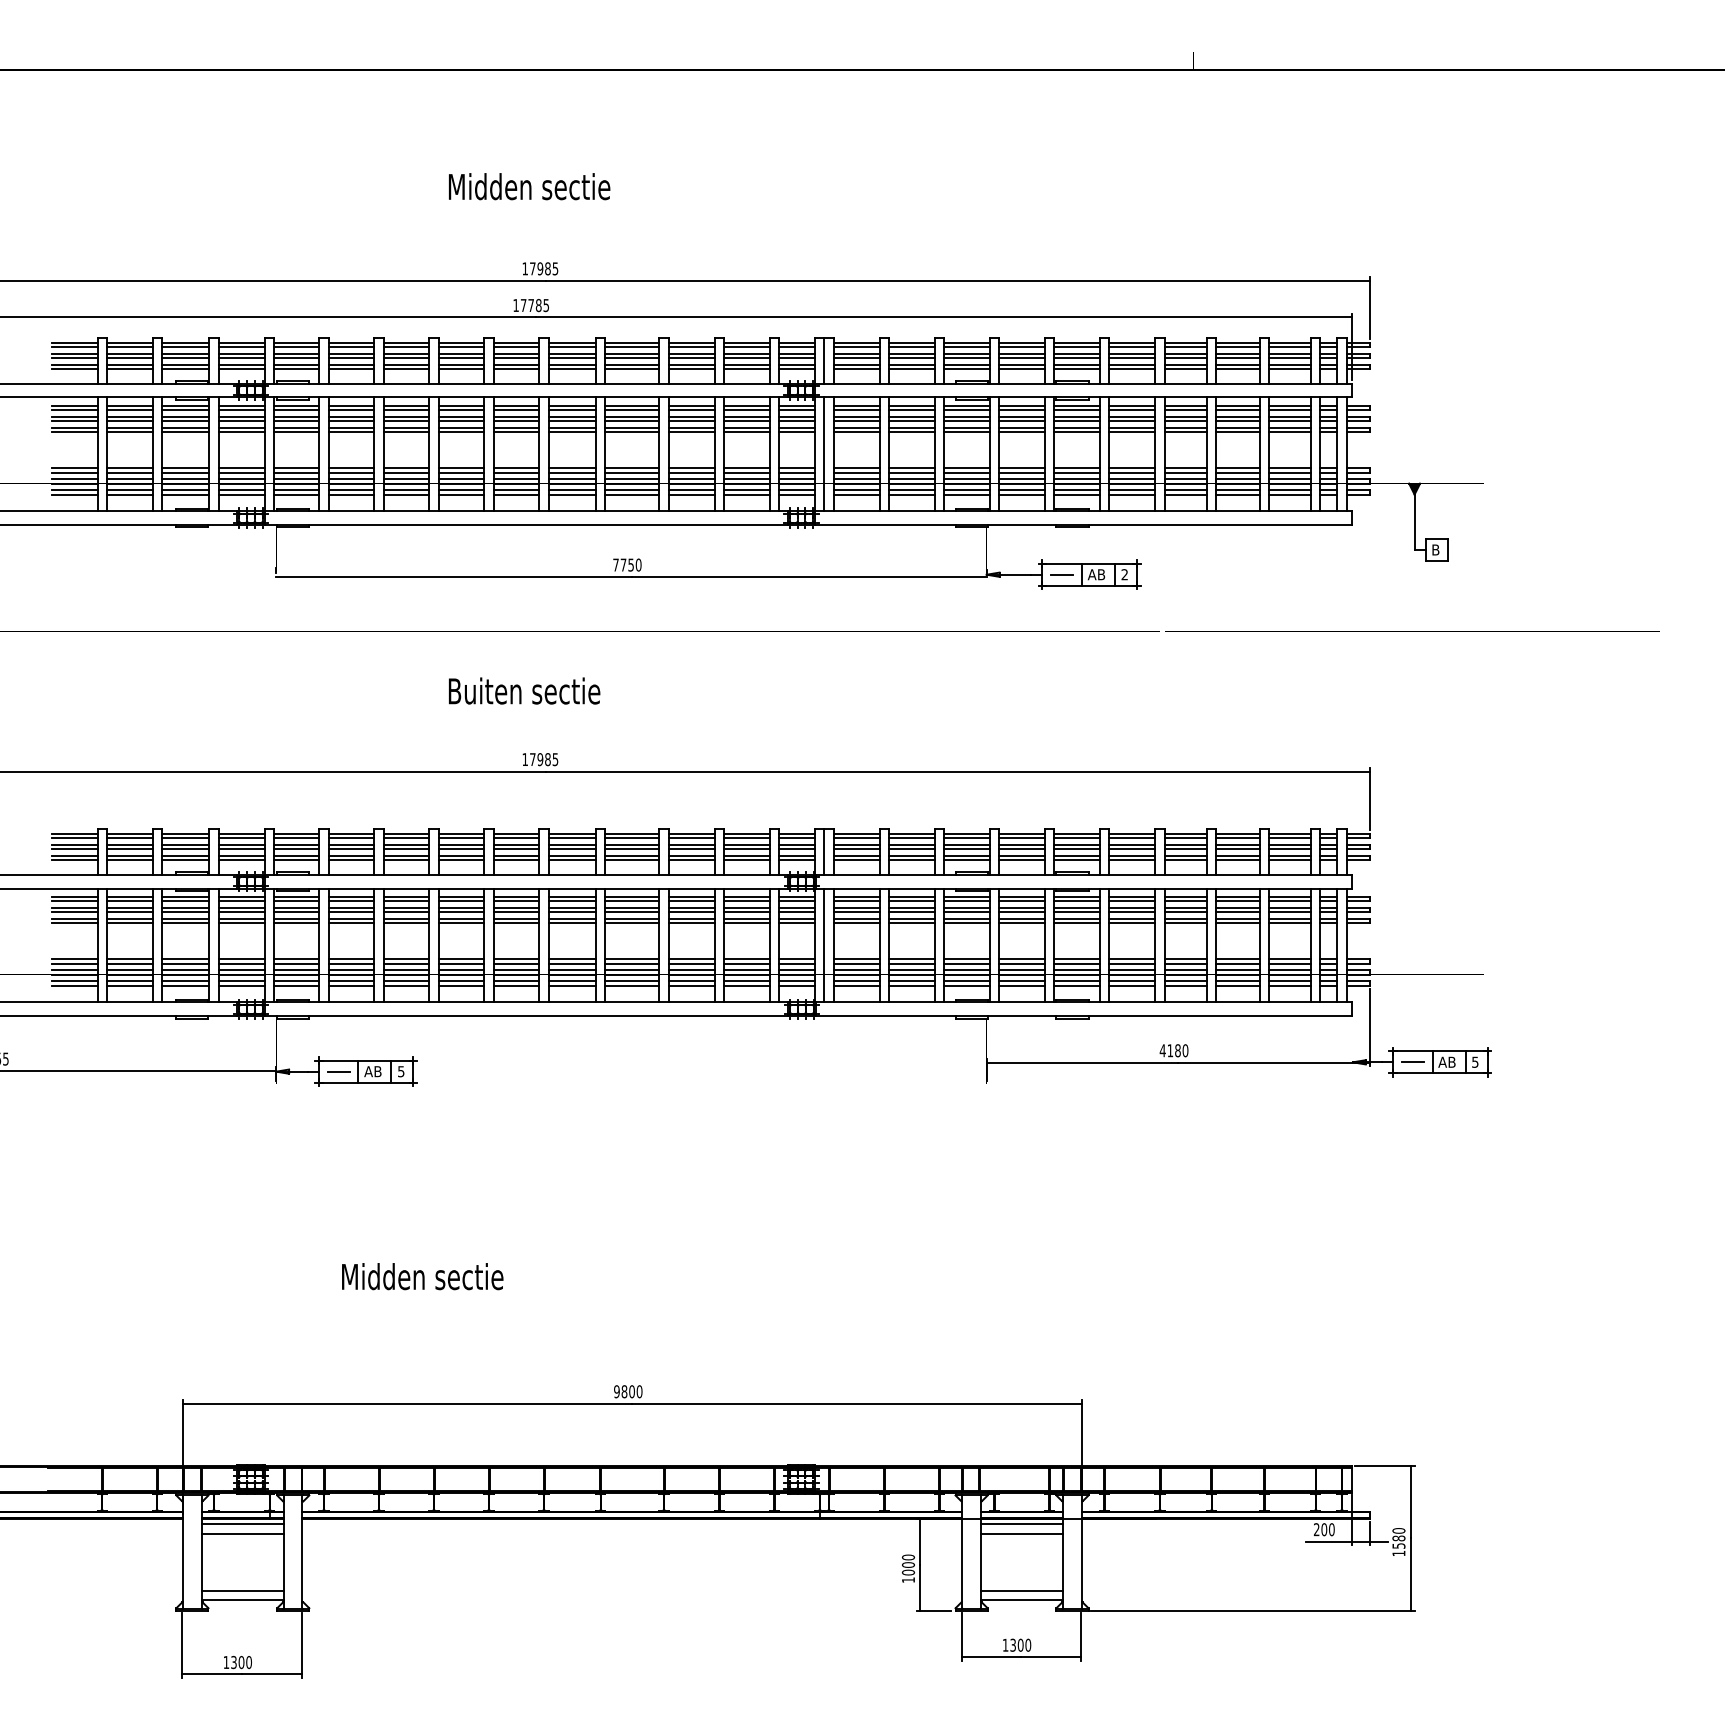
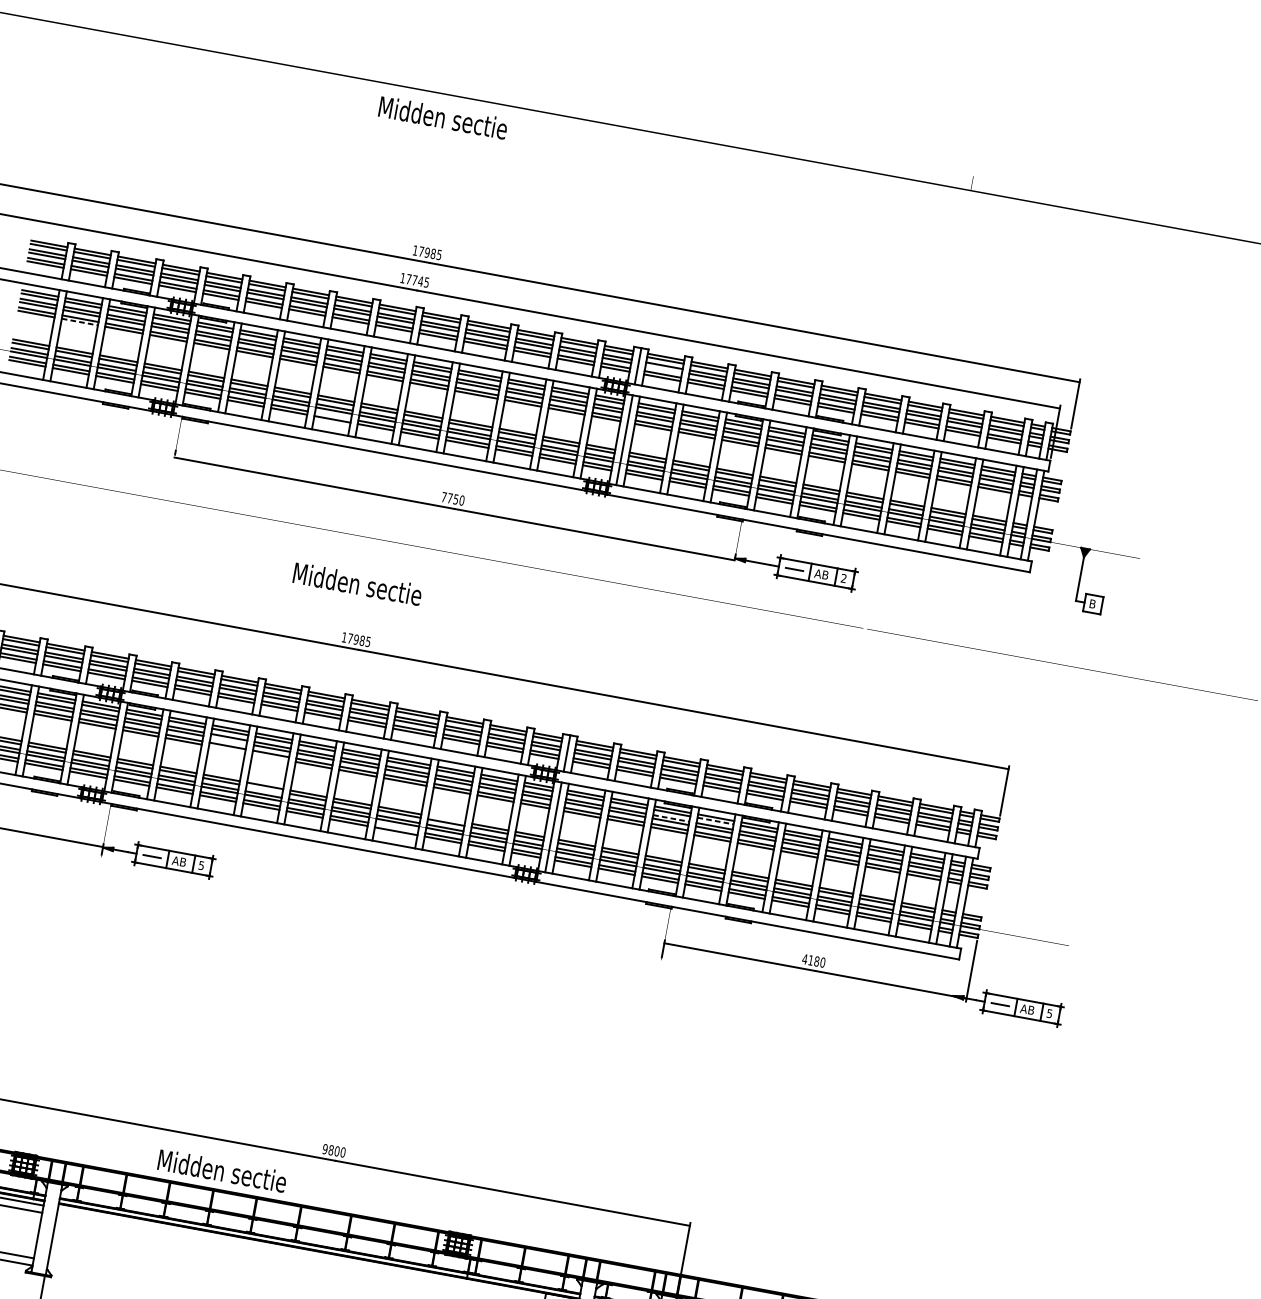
text: (529, 186) -> (443, 117), moved
text: (538, 305) -> (420, 281), 17785 -> 17745
line: (856, 358) -> (663, 369), removed
line: (129, 432) -> (79, 322), solid -> dashed
line: (461, 490) -> (333, 416), removed
text: (530, 690) -> (358, 583), Buiten sectie -> Midden sectie
line: (1022, 901) -> (715, 821), solid -> dashed
line: (967, 907) -> (671, 818), solid -> dashed
line: (406, 912) -> (228, 740), removed
line: (406, 923) -> (227, 749), removed
line: (461, 923) -> (270, 757), removed
line: (691, 959) -> (446, 819), removed
line: (461, 963) -> (264, 789), removed
line: (632, 981) -> (396, 828), removed
text: (422, 1276) -> (222, 1170), moved

